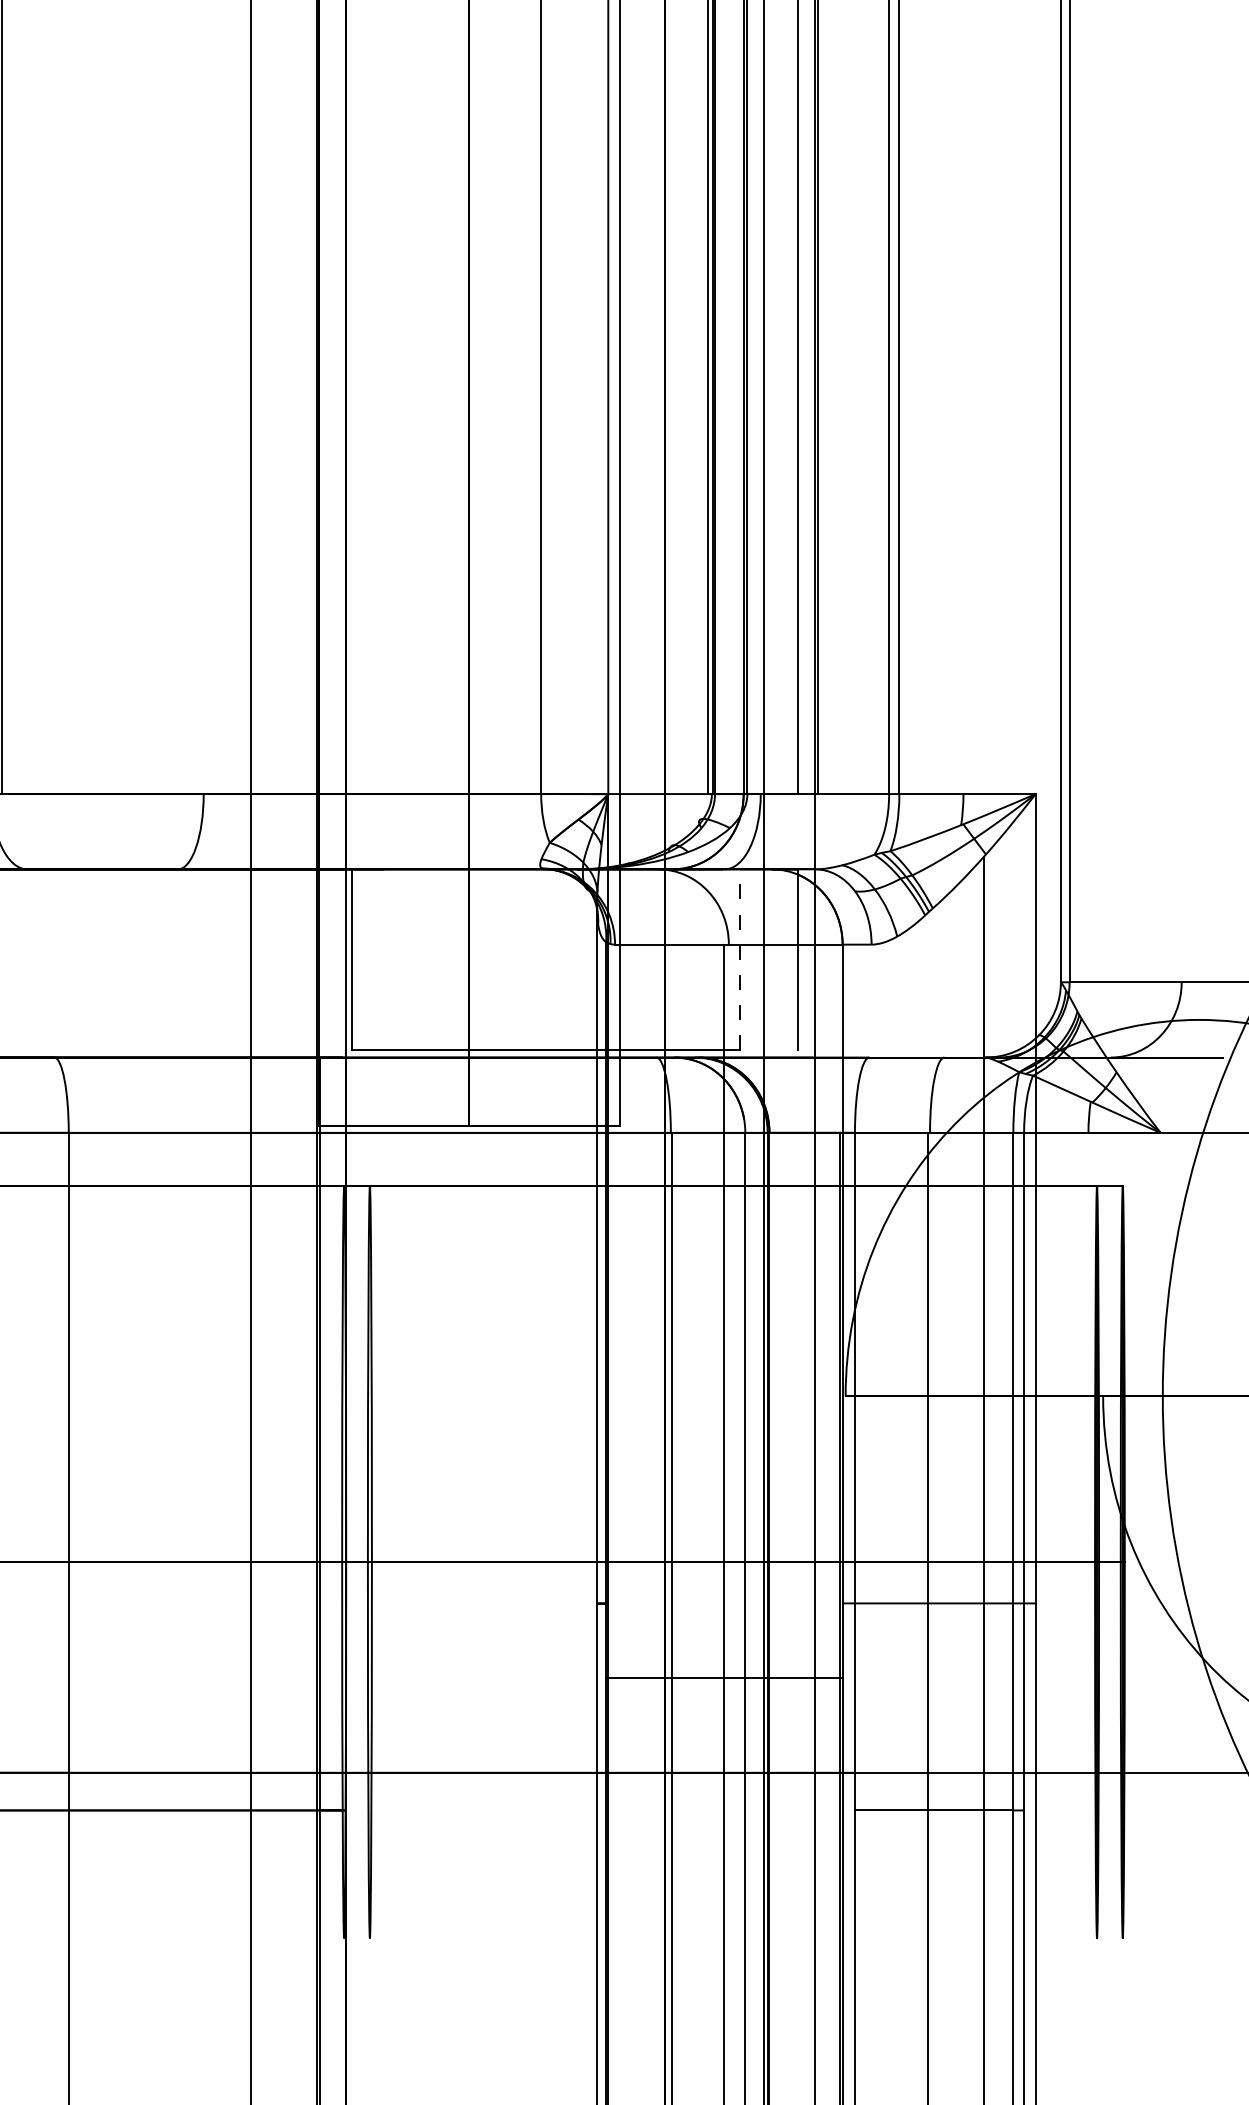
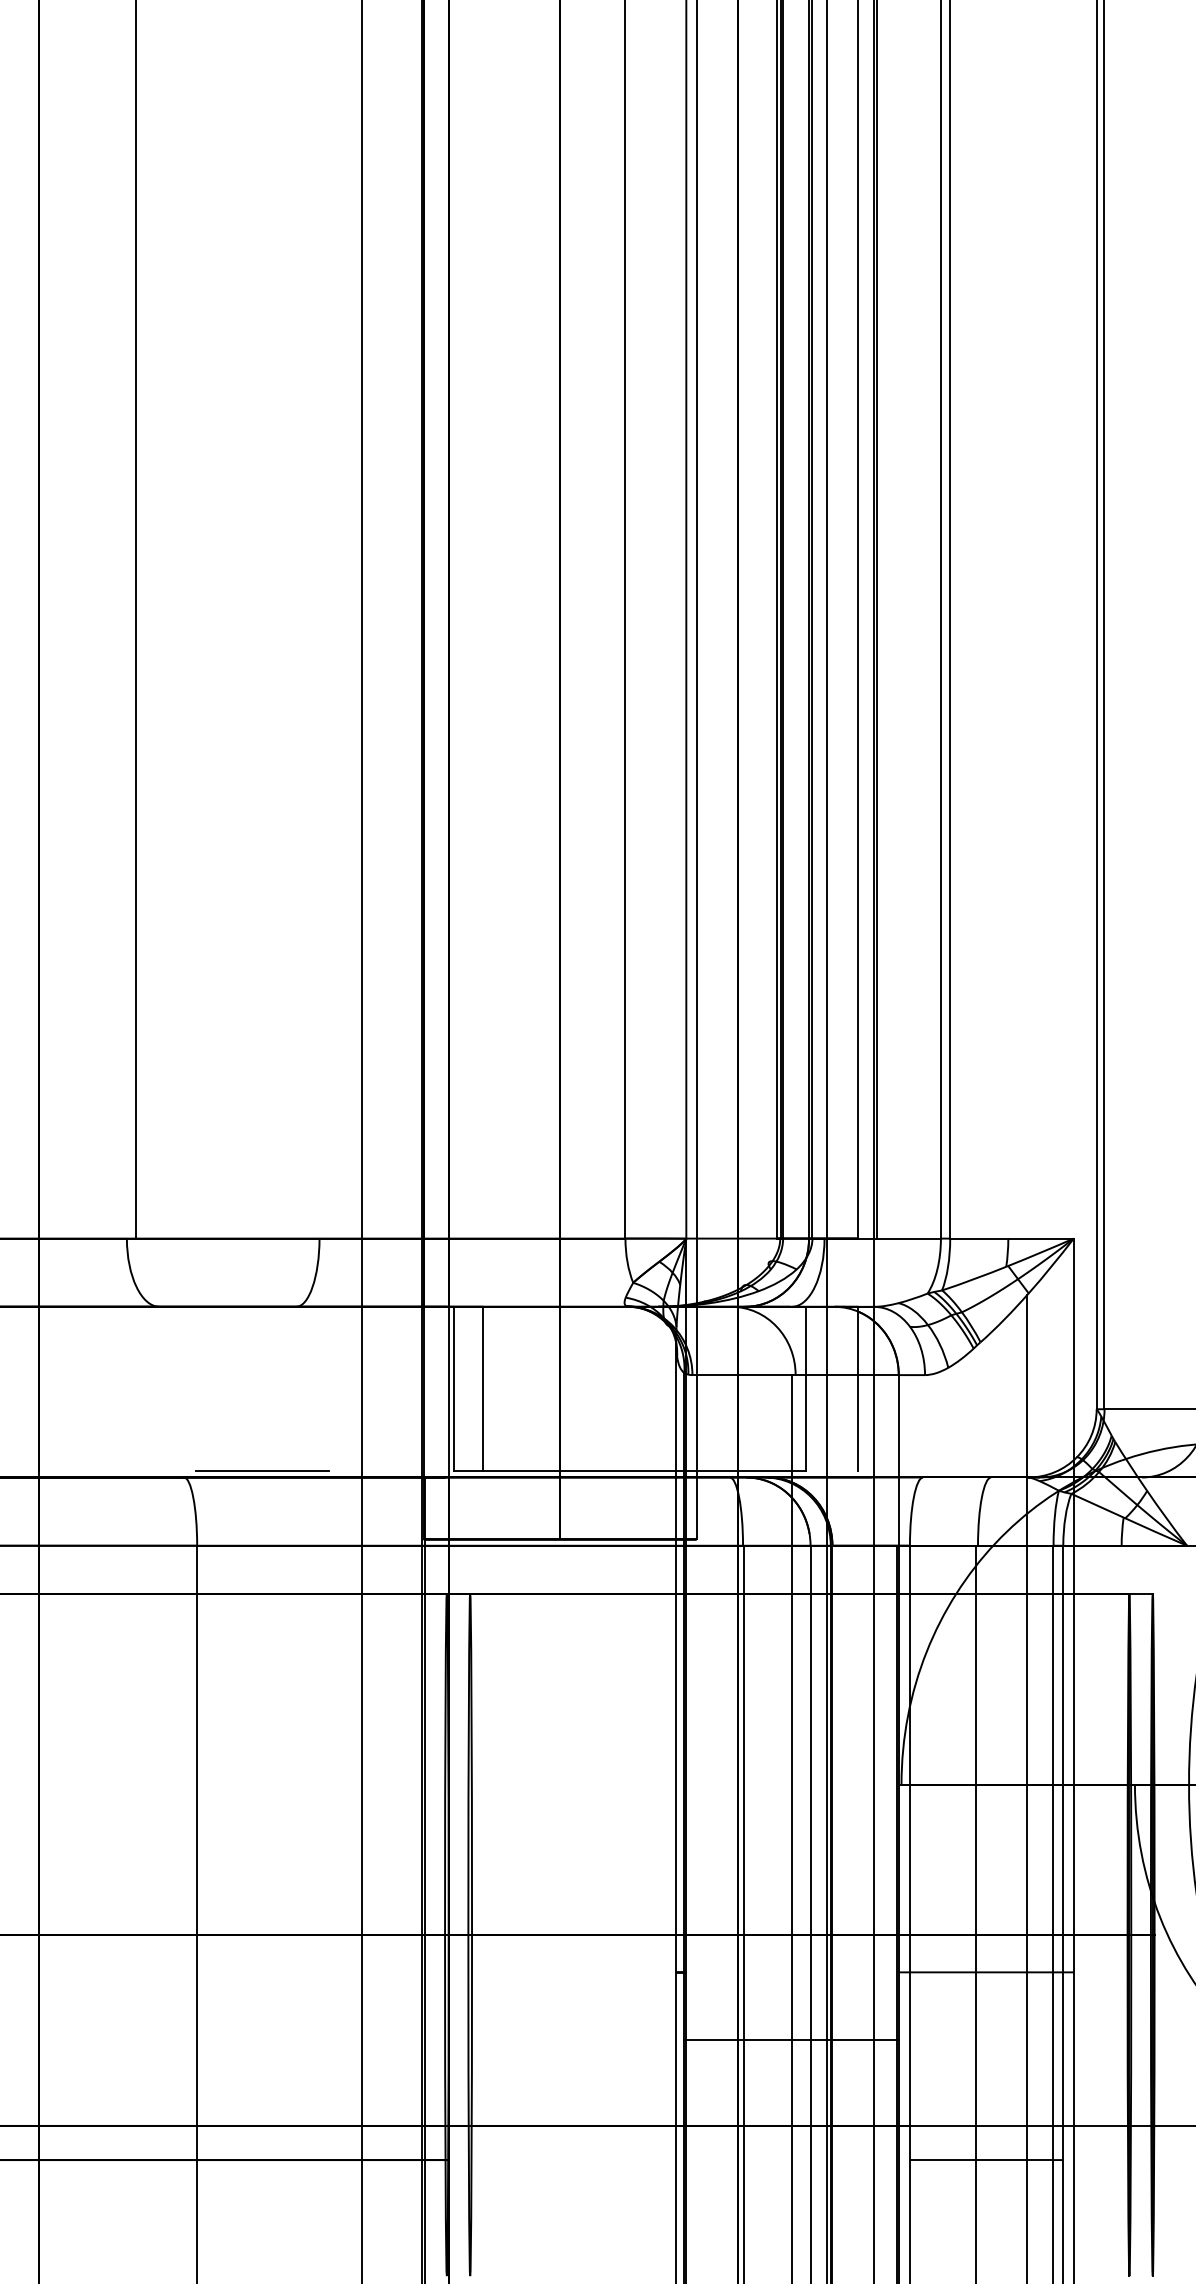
line: (384, 959) -> (483, 1388), added
line: (739, 959) -> (805, 1388), dashed -> solid
line: (140, 1049) -> (262, 1470), added

